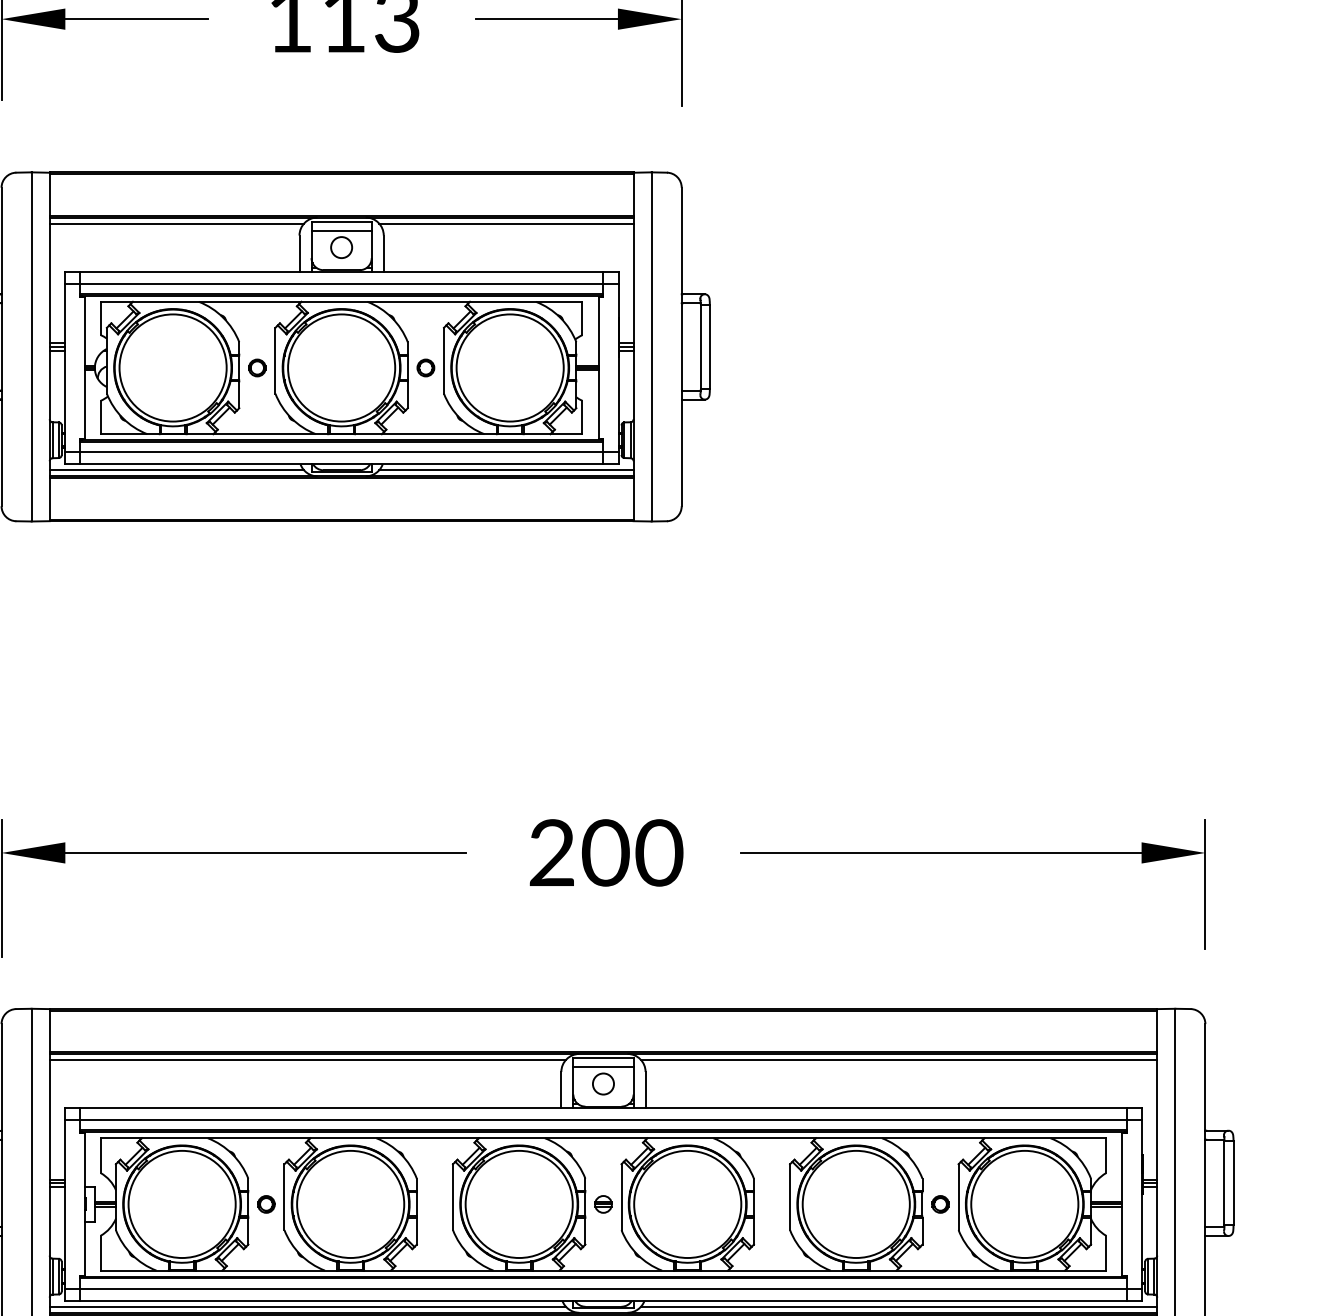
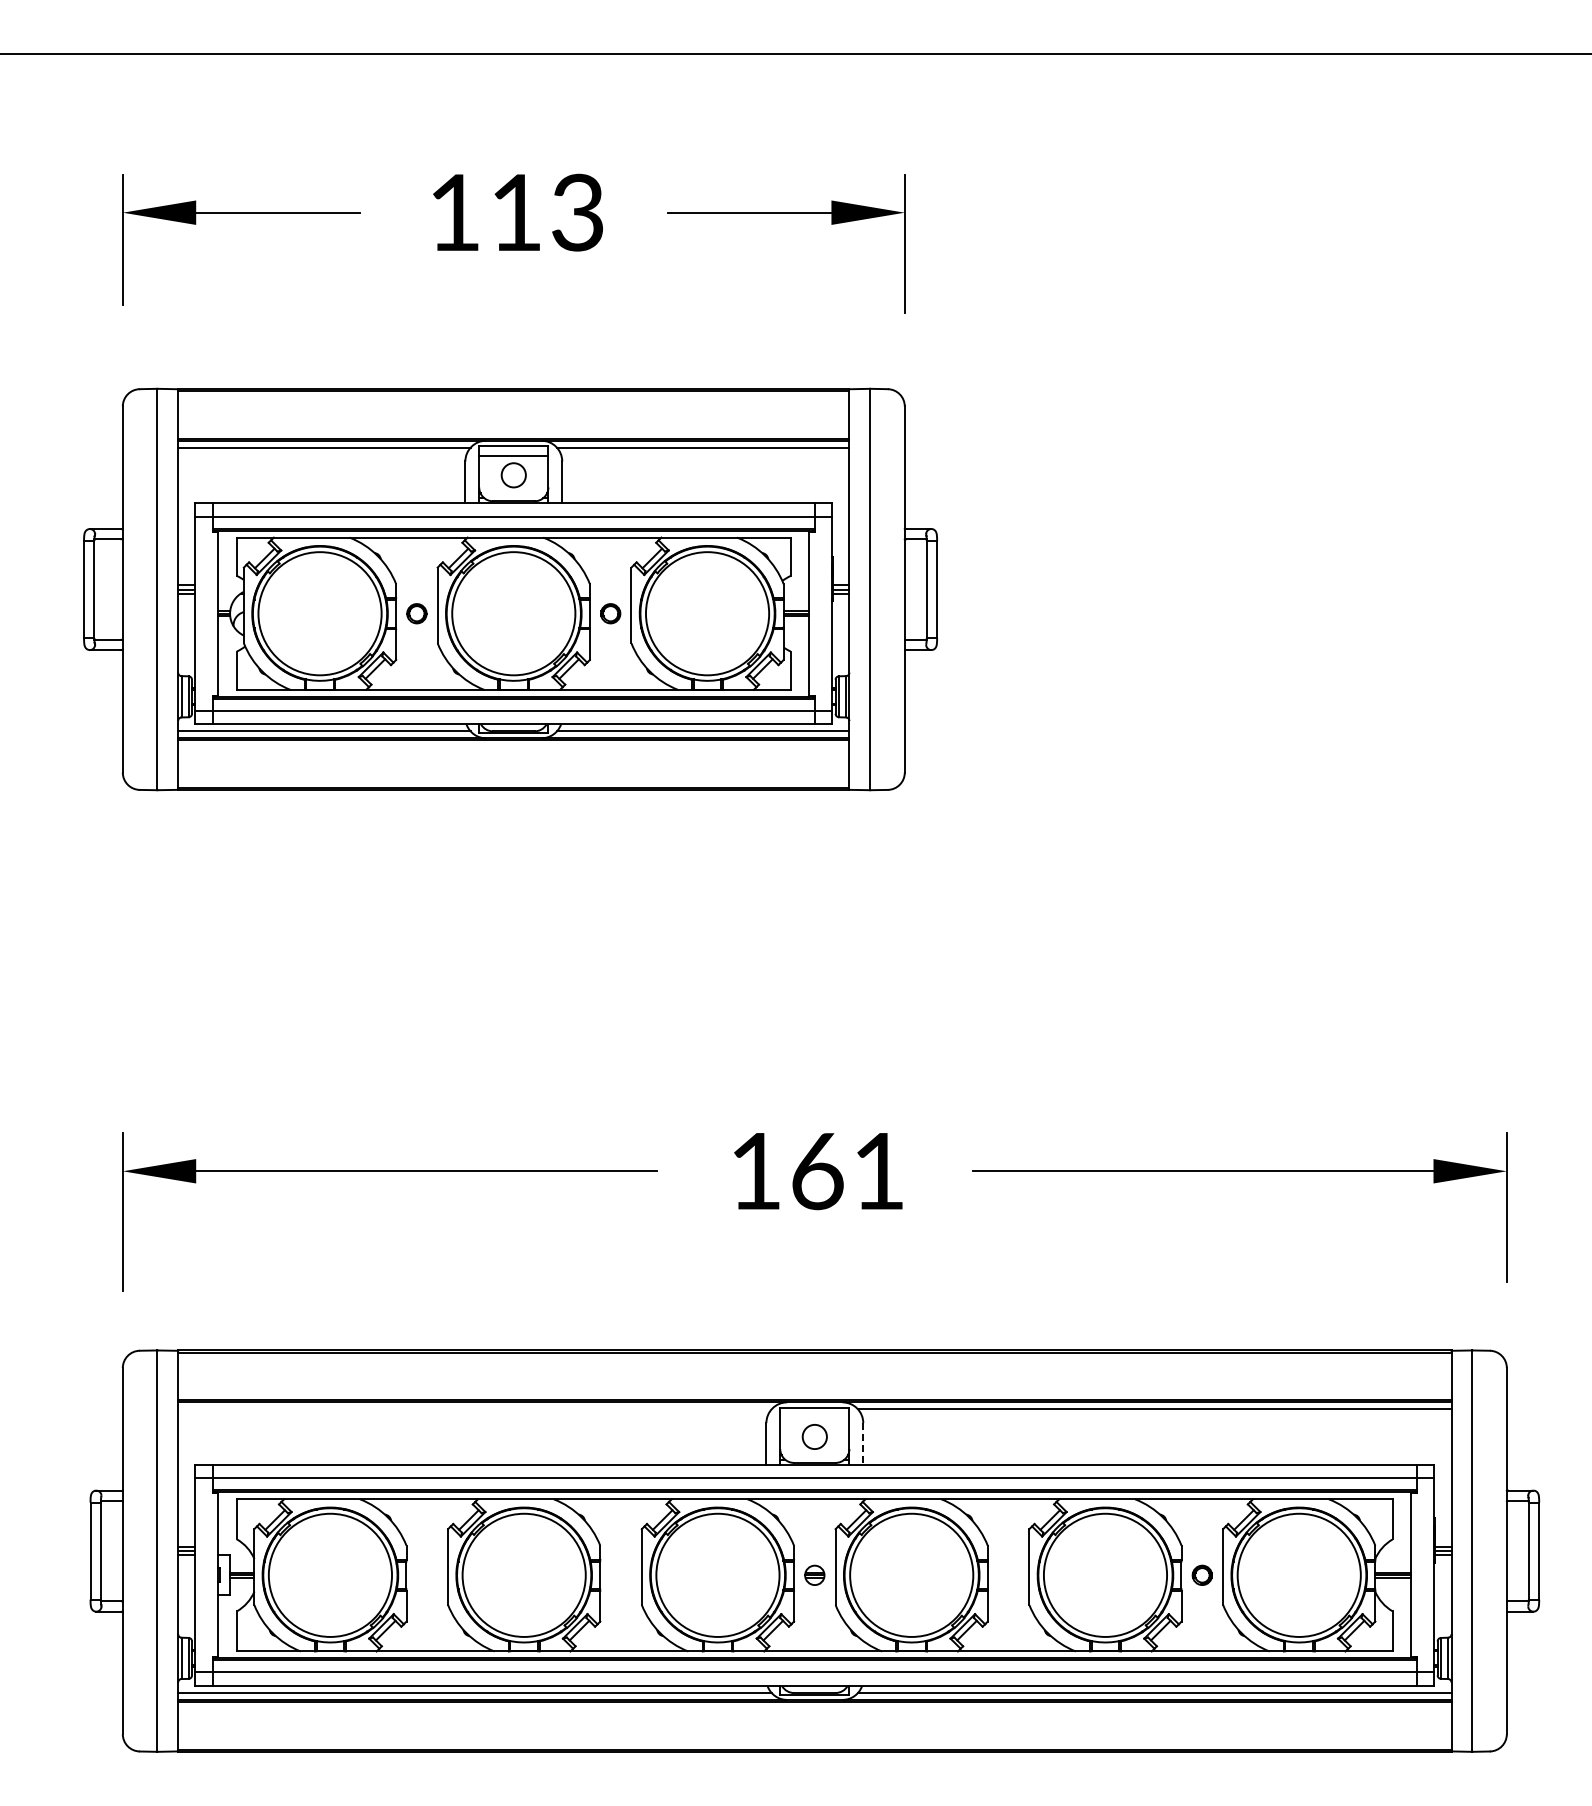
text: (606, 853) -> (818, 1171), 200 -> 161
line: (307, 1060) -> (474, 1409), removed
line: (603, 1067) -> (814, 1417), removed
line: (645, 1089) -> (863, 1443), solid -> dashed
part: (265, 1203) -> (426, 1574), removed

